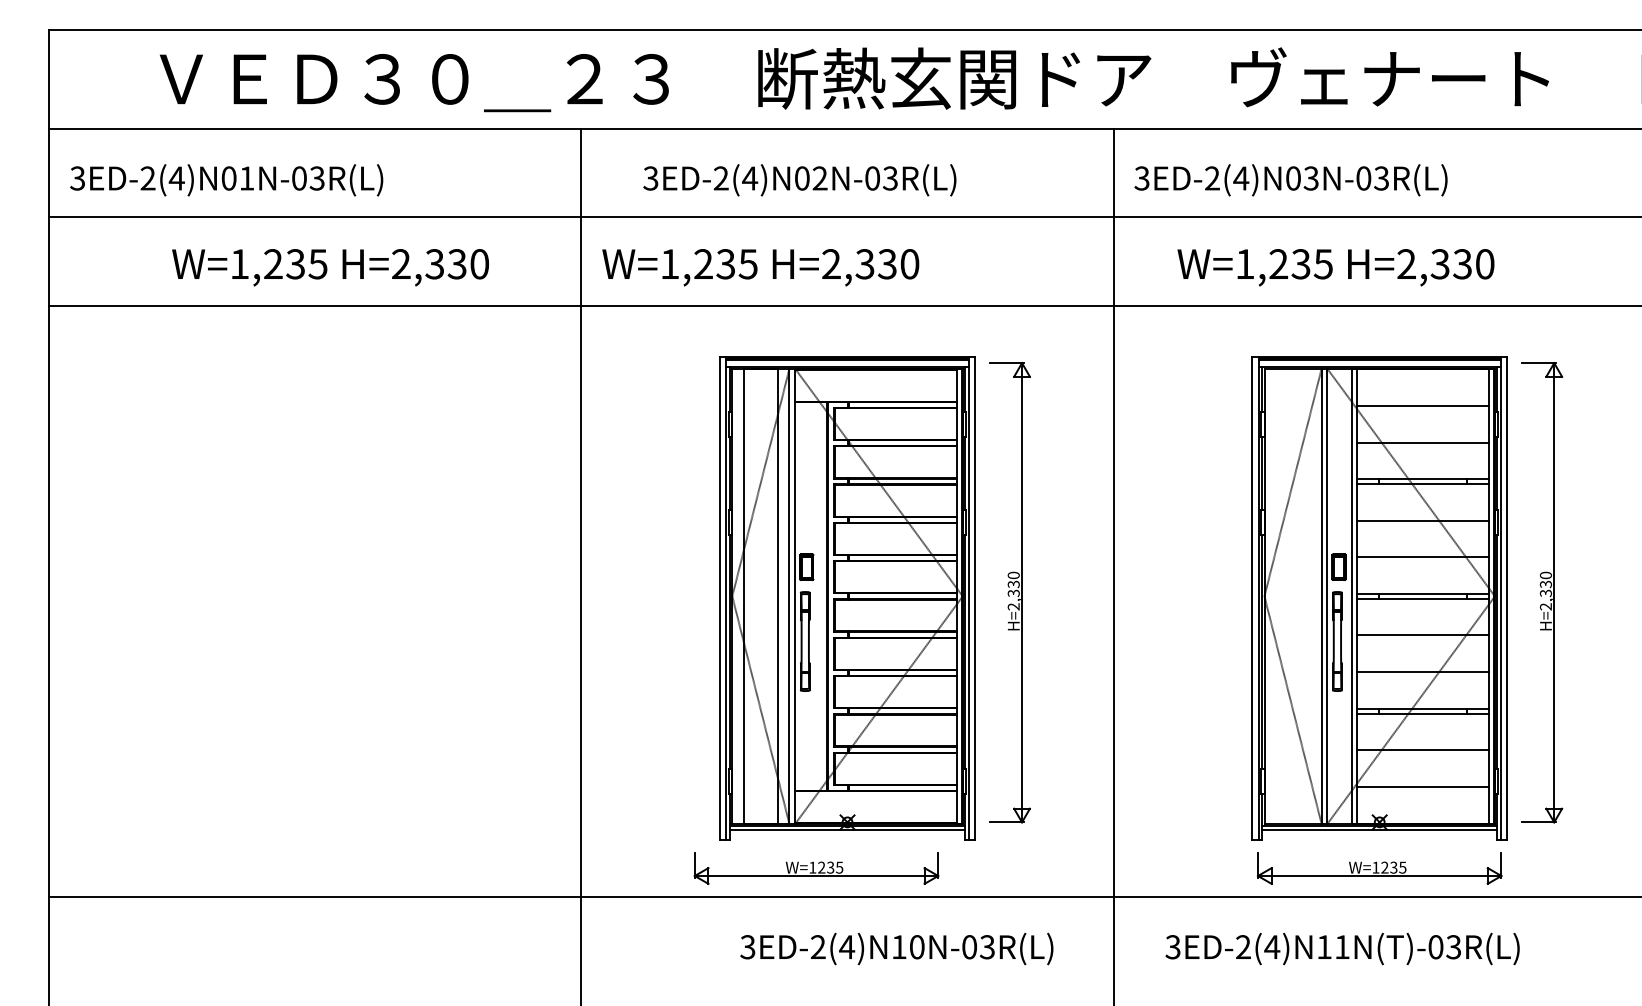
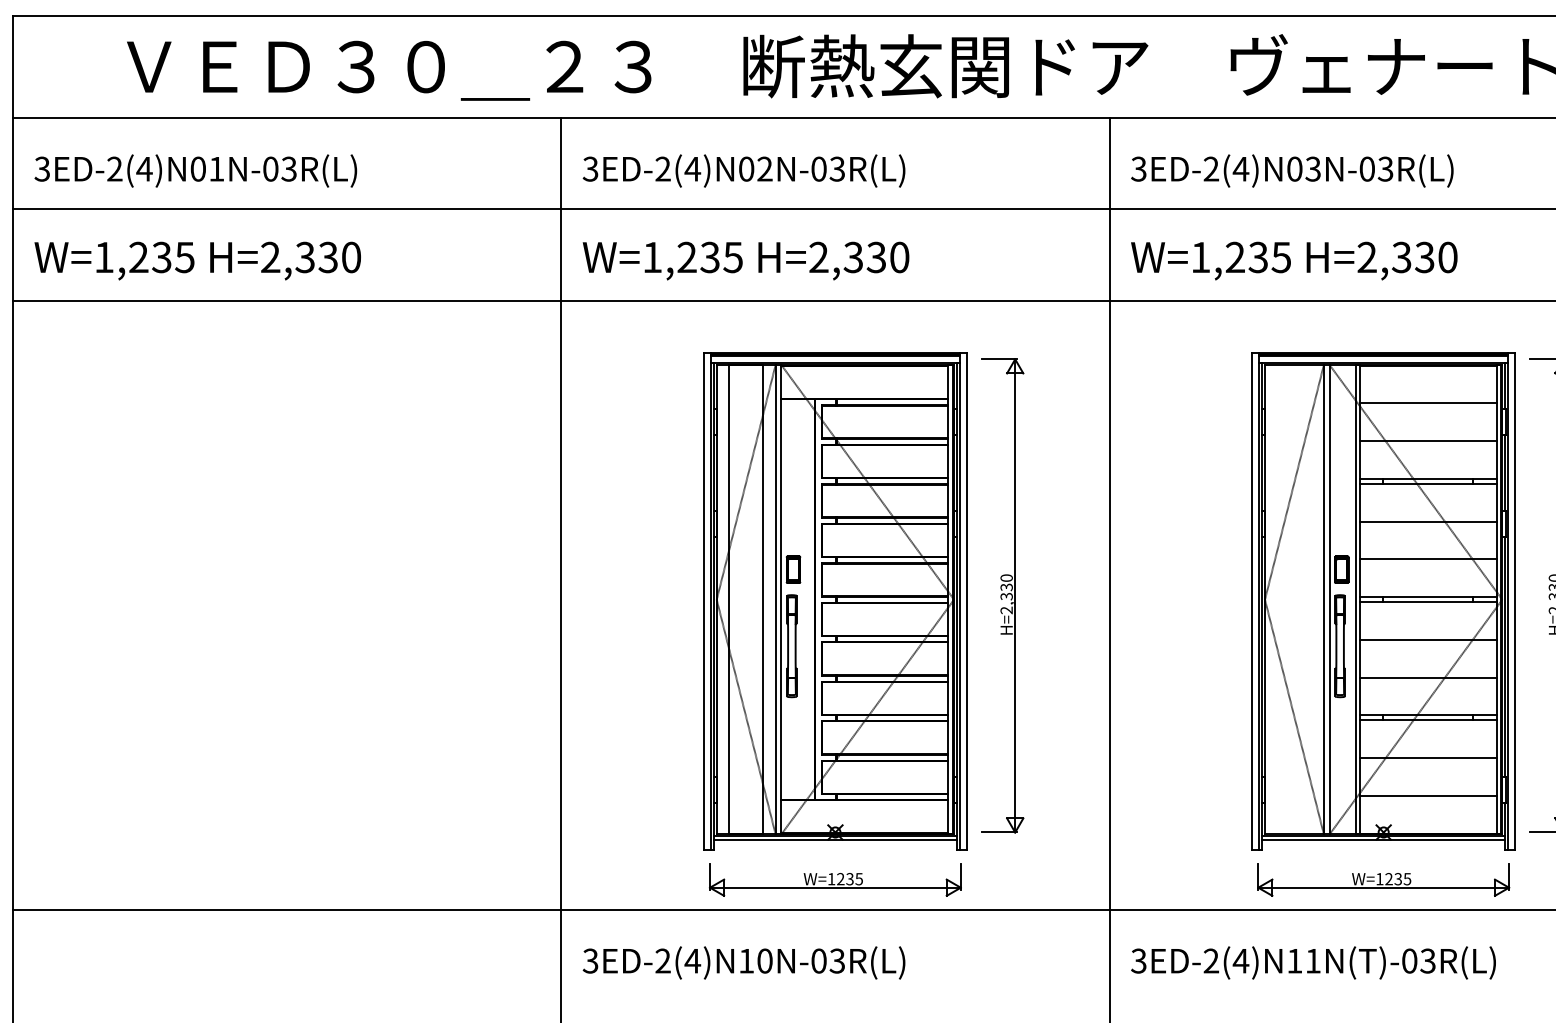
text: (799, 180) -> (743, 171), moved
text: (330, 267) -> (197, 260), moved
text: (1335, 267) -> (1293, 260), moved
part: (816, 868) -> (835, 880), moved
text: (896, 948) -> (743, 962), moved
text: (1342, 948) -> (1313, 962), moved

